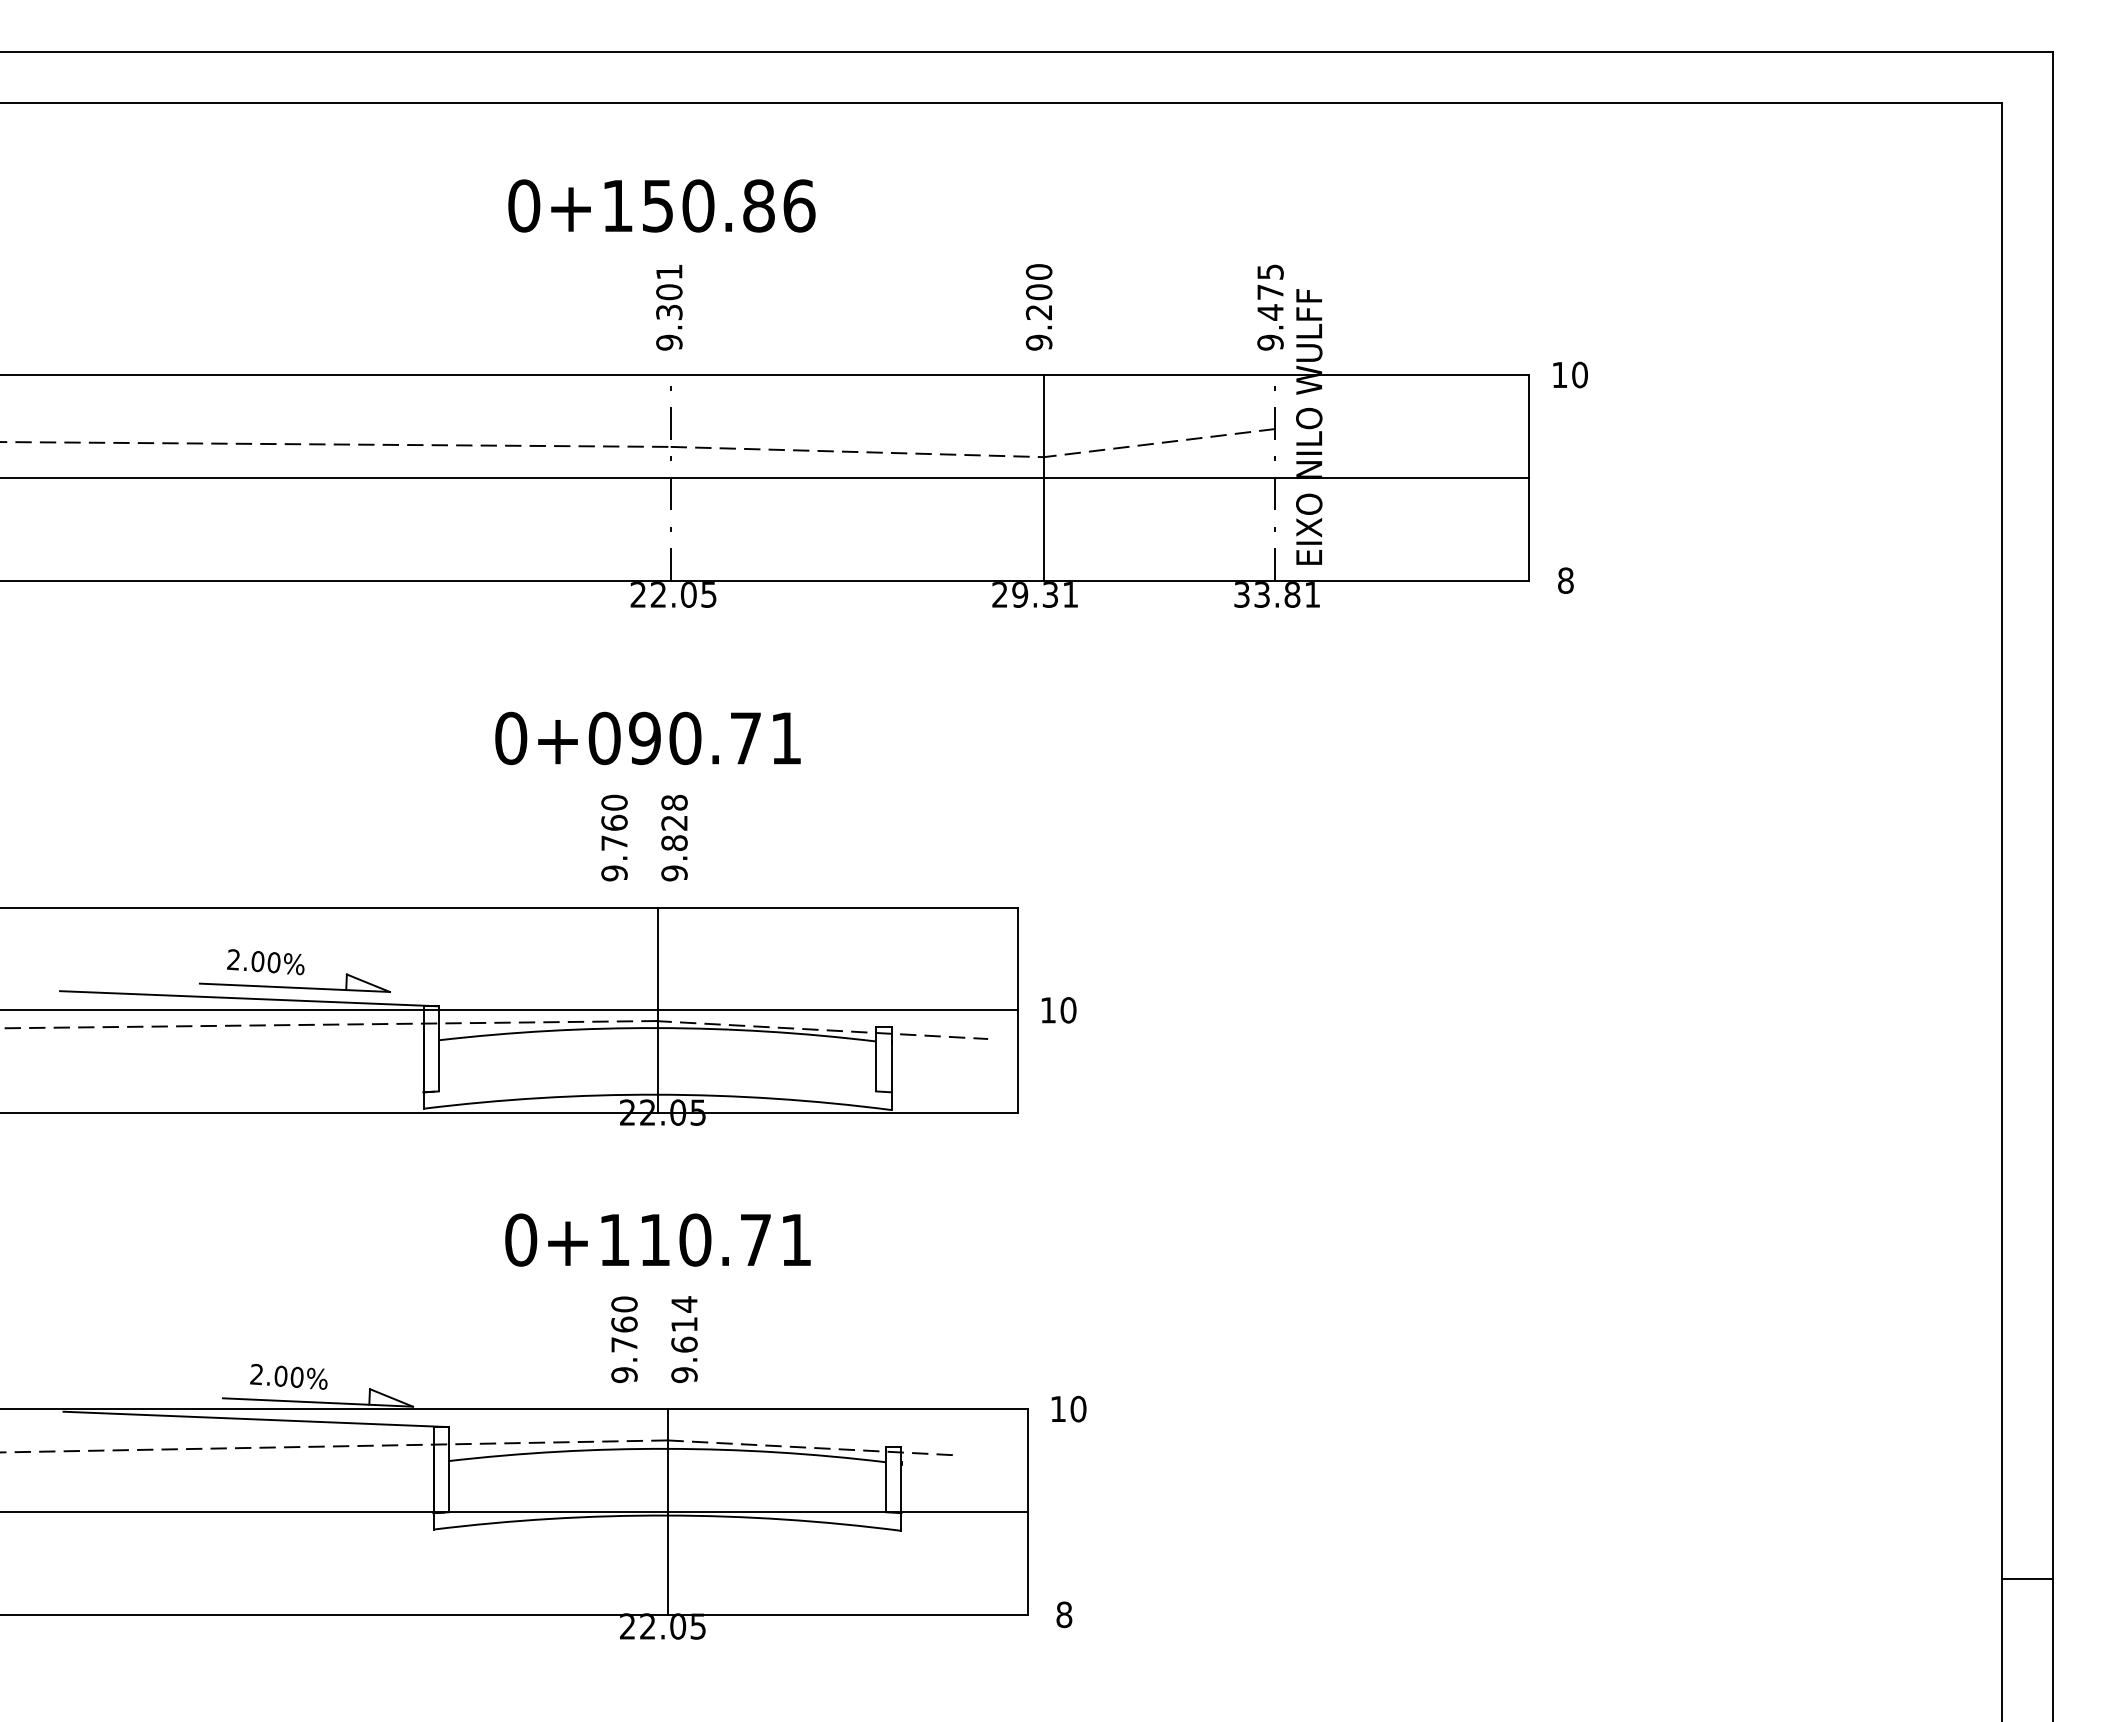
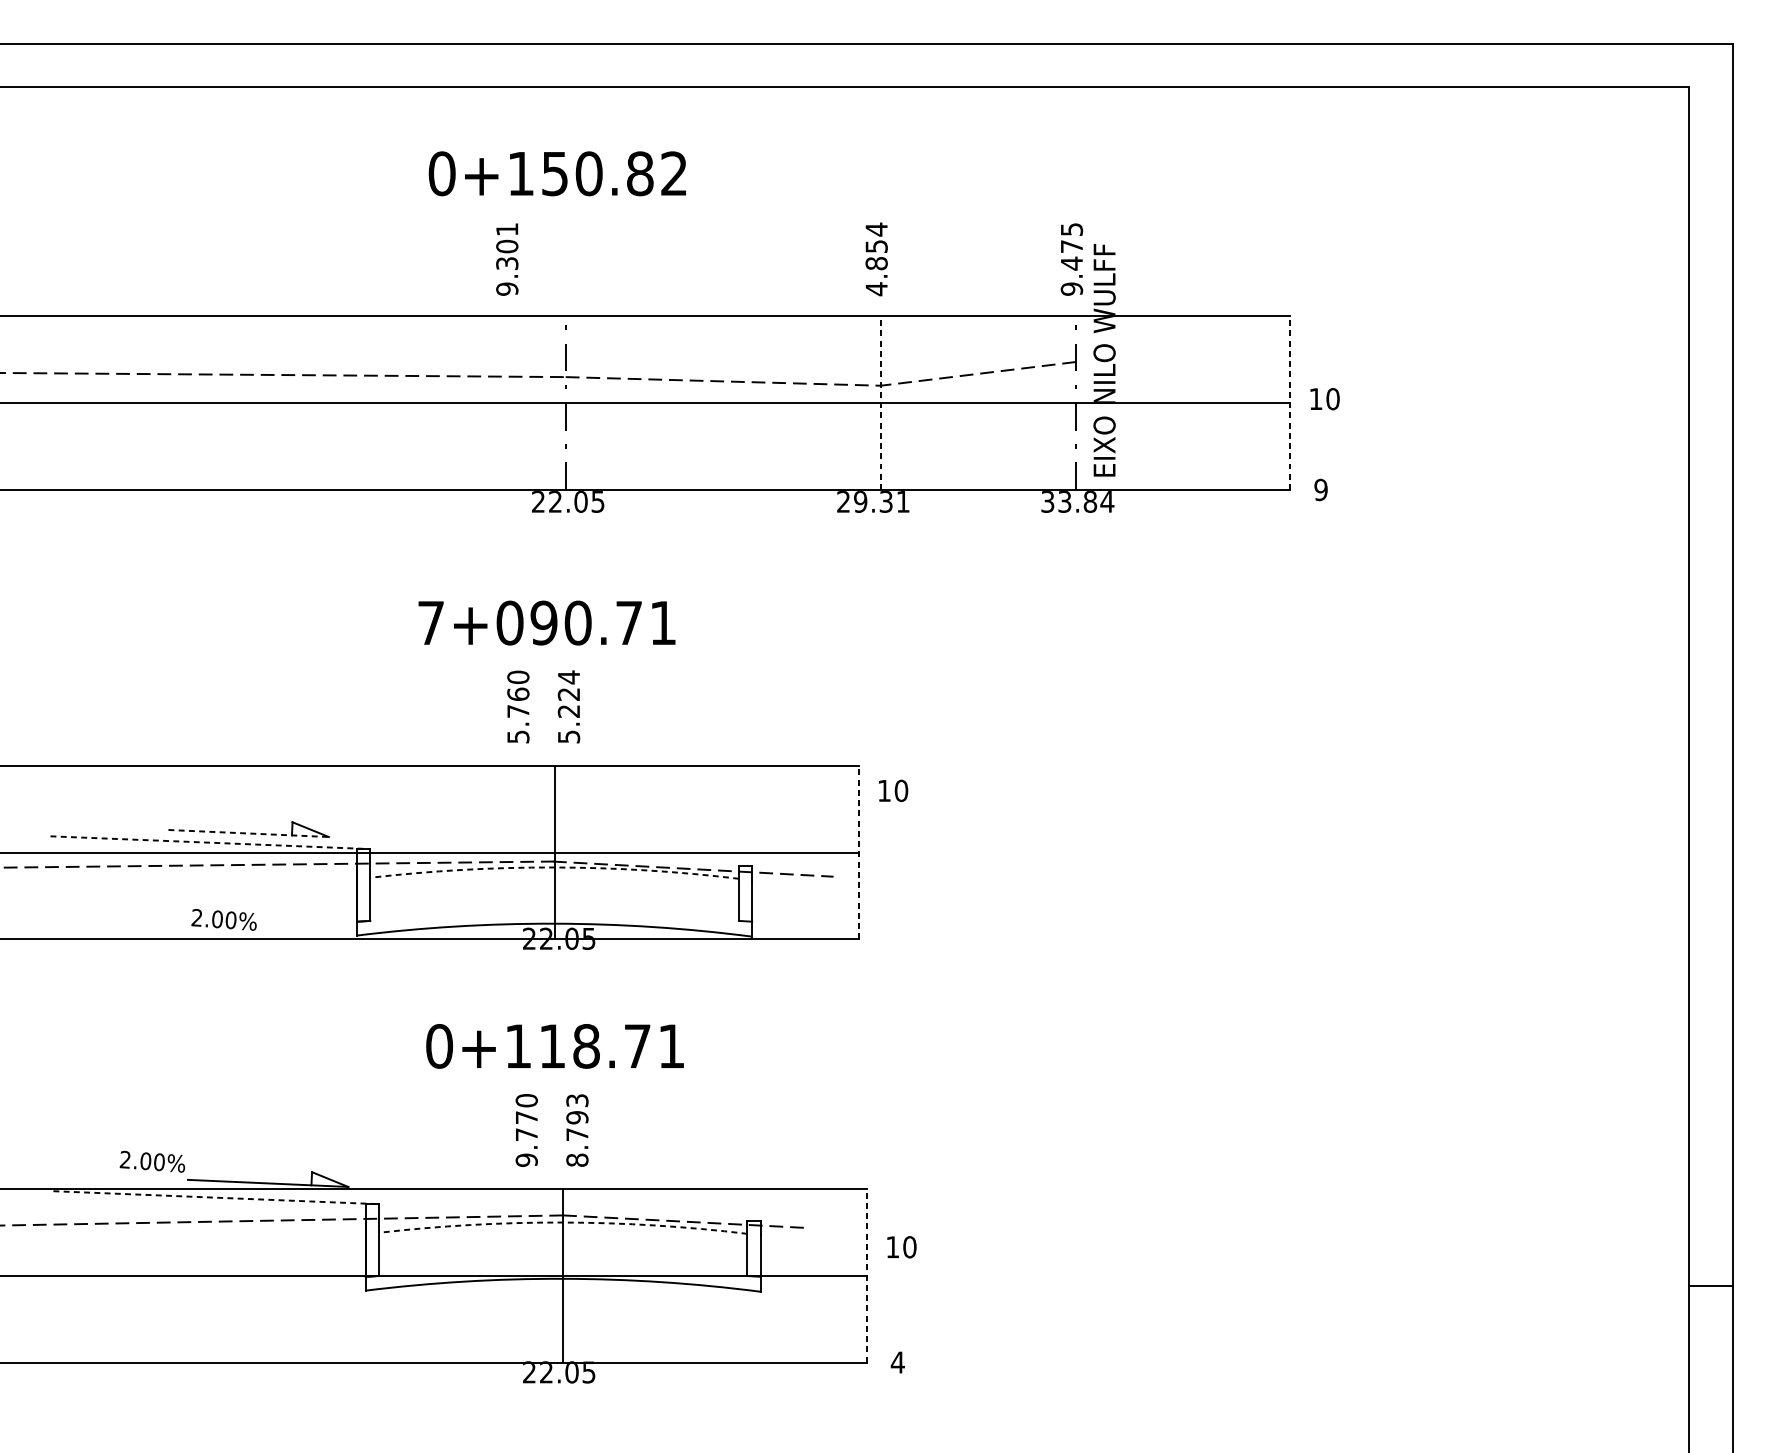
text: (799, 205) -> (674, 173), 0+150.86 -> 0+150.82
text: (669, 307) -> (507, 259), moved
text: (1038, 307) -> (876, 259), 9.200 -> 4.854
text: (1570, 374) -> (1325, 398), moved
line: (1043, 477) -> (880, 402), solid -> dashed
line: (1529, 477) -> (1290, 402), solid -> dashed
text: (1565, 580) -> (1320, 489), 8 -> 9
text: (1312, 594) -> (1107, 501), 33.81 -> 33.84
text: (511, 738) -> (431, 623), 0+090.71 -> 7+090.71
text: (674, 837) -> (568, 706), 9.828 -> 5.224
text: (614, 873) -> (518, 737), 9.760 -> 5.760
text: (265, 962) -> (223, 920), moved
line: (295, 987) -> (249, 833), solid -> dashed
line: (249, 998) -> (210, 842), solid -> dashed
line: (1017, 1010) -> (858, 852), solid -> dashed
text: (1058, 1010) -> (893, 791), moved
arc: (657, 1028) -> (554, 867), solid -> dashed
text: (695, 1239) -> (586, 1045), 0+110.71 -> 0+118.71
text: (624, 1324) -> (526, 1117), 9.760 -> 9.770
text: (684, 1339) -> (577, 1130), 9.614 -> 8.793
text: (288, 1376) -> (152, 1161), moved
text: (1068, 1408) -> (901, 1246), moved
line: (256, 1419) -> (216, 1197), solid -> dashed
arc: (667, 1448) -> (563, 1222), solid -> dashed
line: (1027, 1511) -> (866, 1275), solid -> dashed
line: (2027, 1578) -> (1710, 1285), moved
text: (1063, 1614) -> (897, 1362), 8 -> 4

